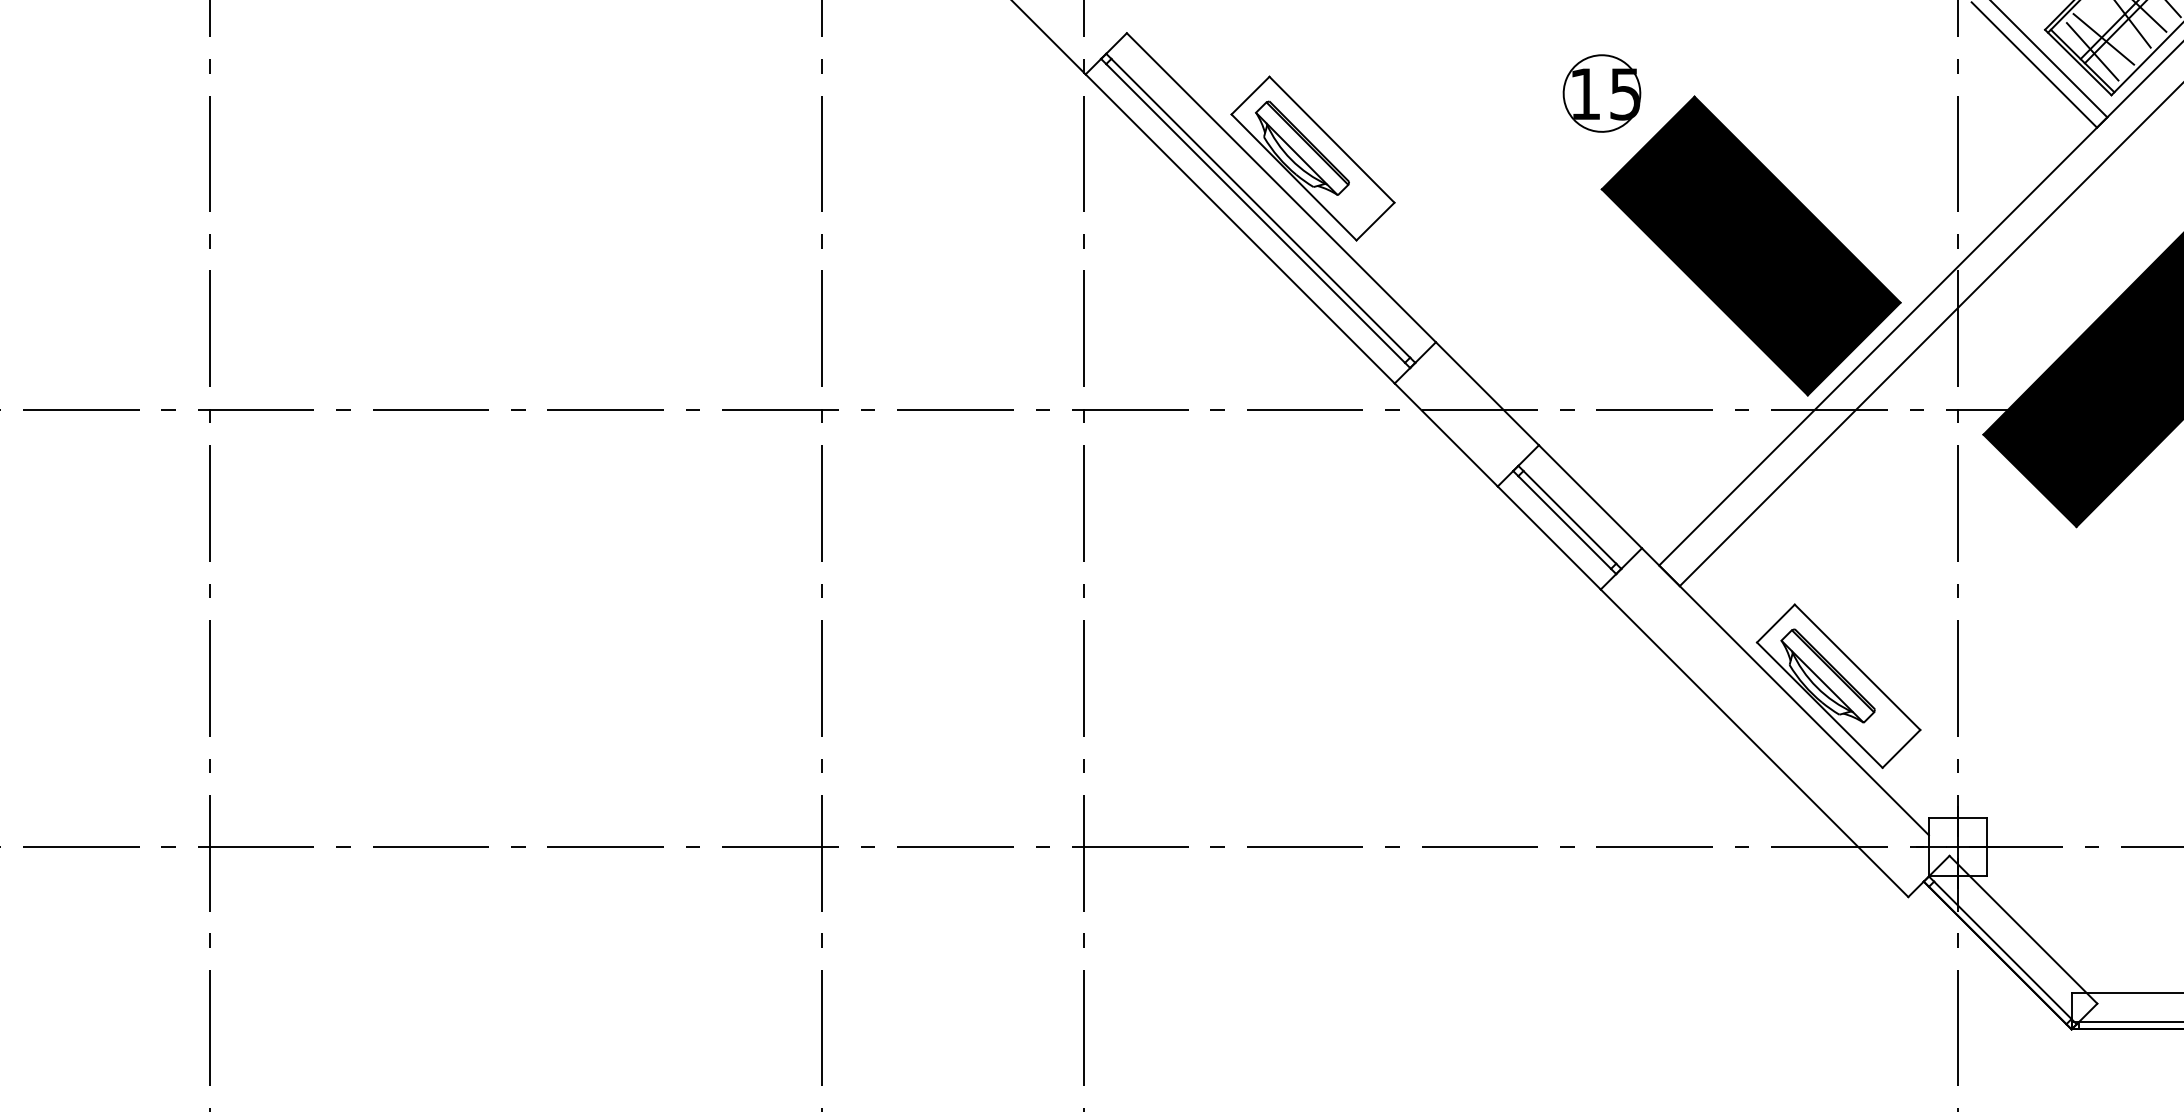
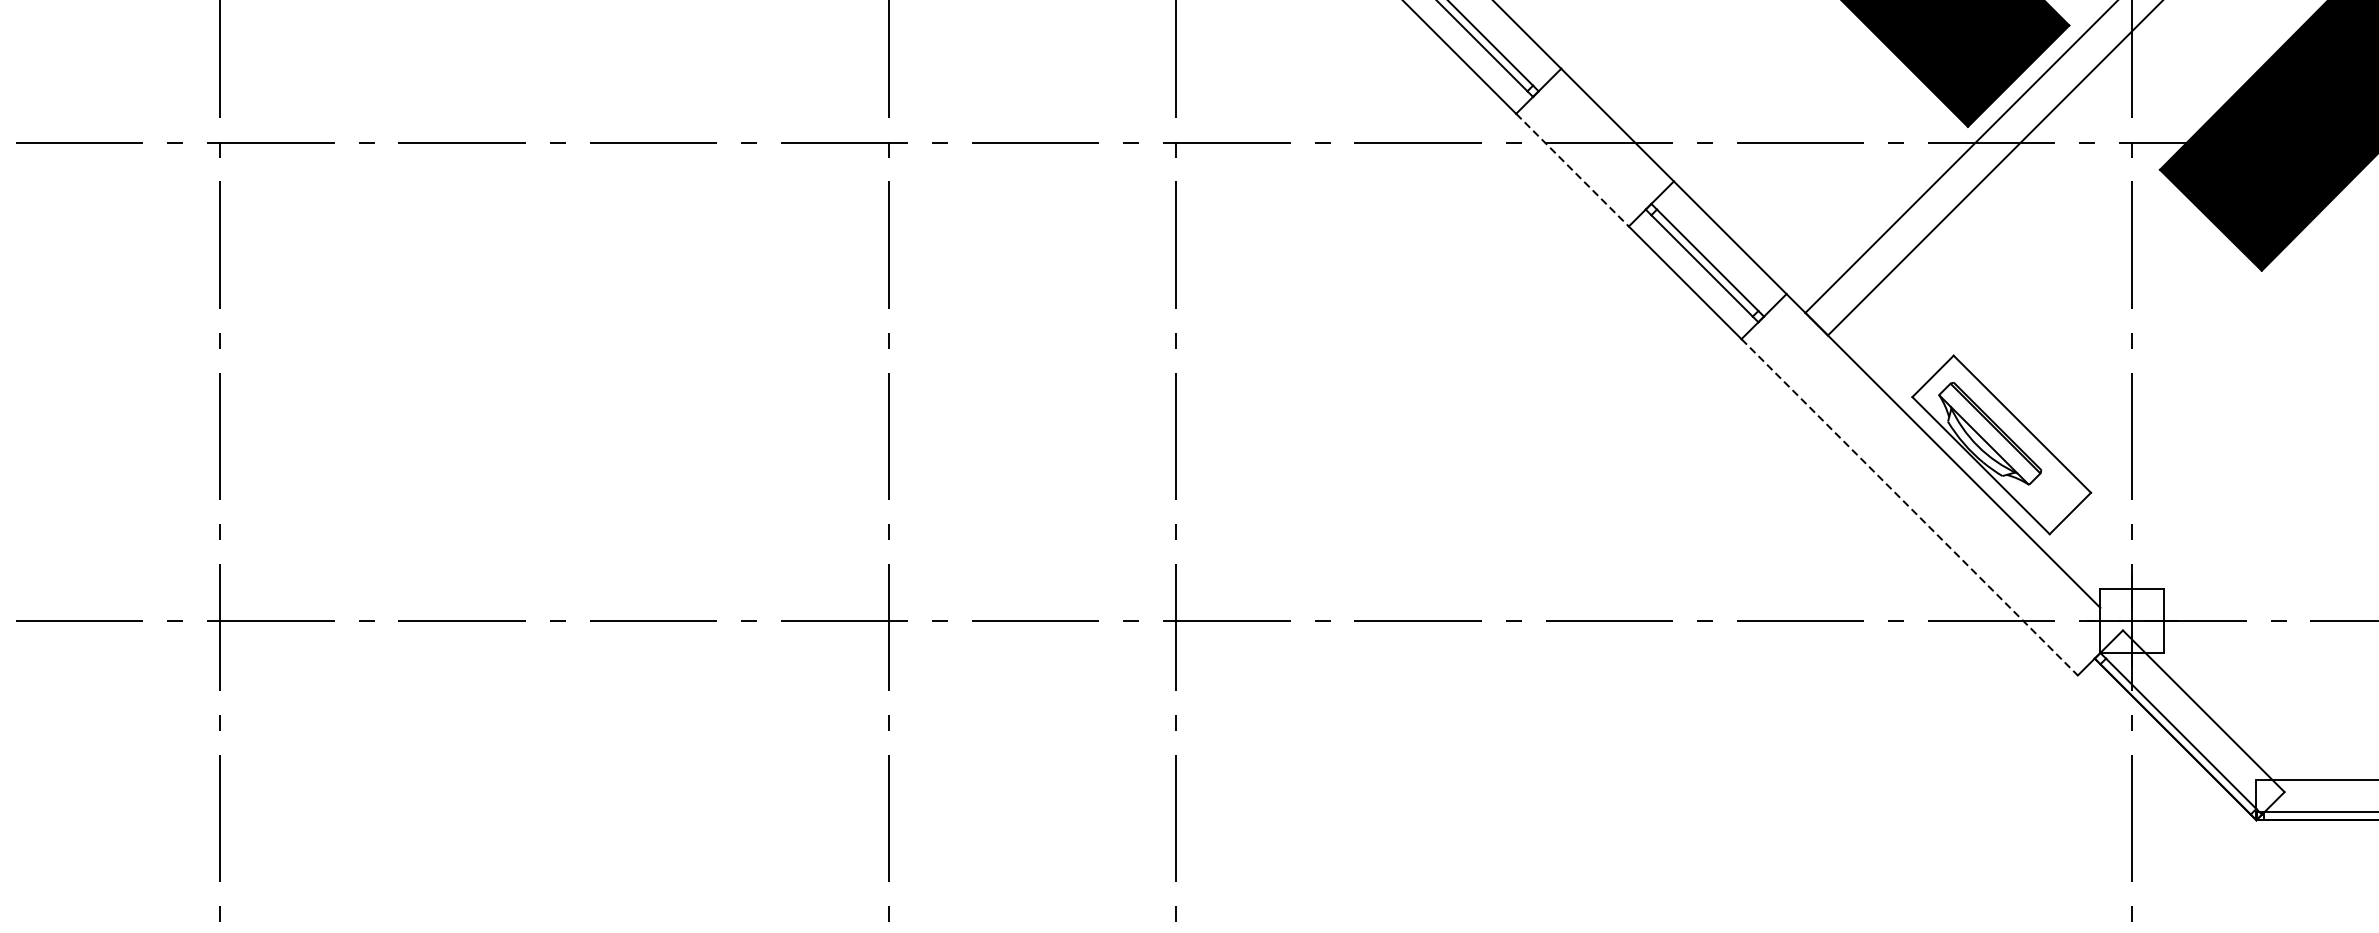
line: (1446, 434) -> (1572, 169), solid -> dashed
line: (1754, 743) -> (1909, 507), solid -> dashed

